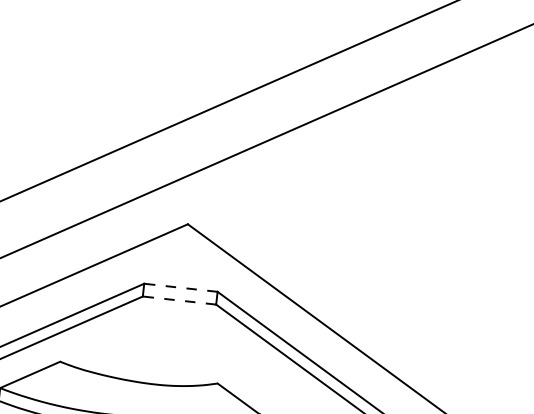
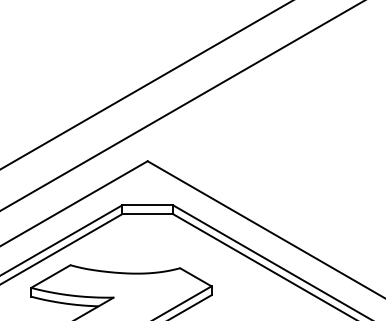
line: (180, 287) -> (147, 205), dashed -> solid
line: (179, 300) -> (147, 214), dashed -> solid

